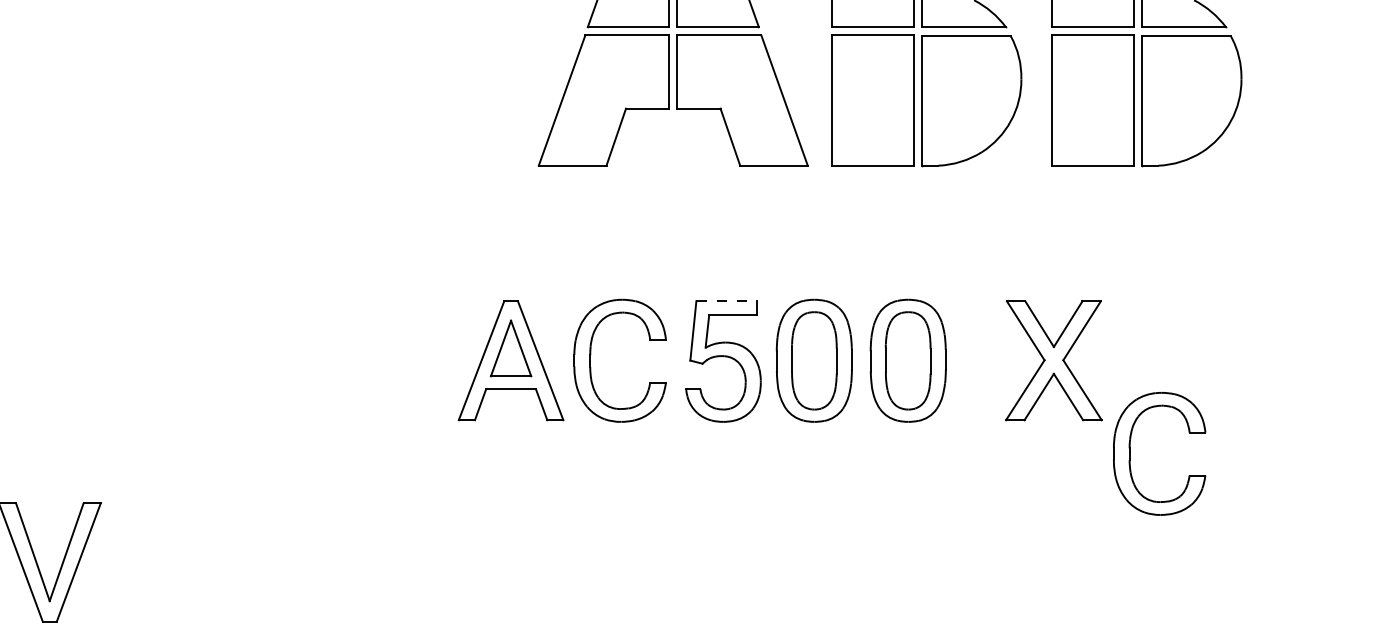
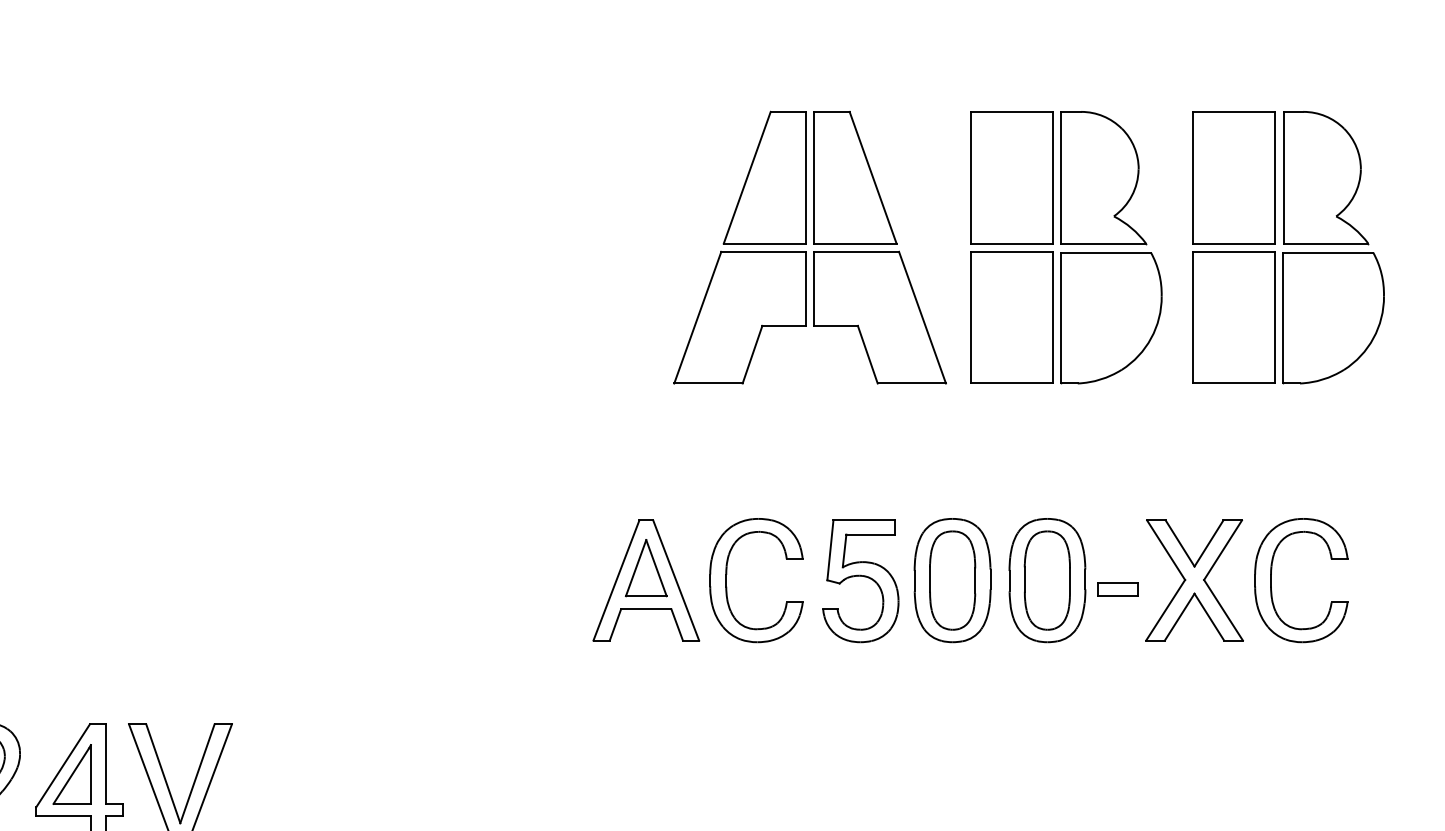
line: (727, 301) -> (864, 520), dashed -> solid
part: (977, 369) -> (1117, 589), added
part: (1130, 453) -> (1271, 580), moved

